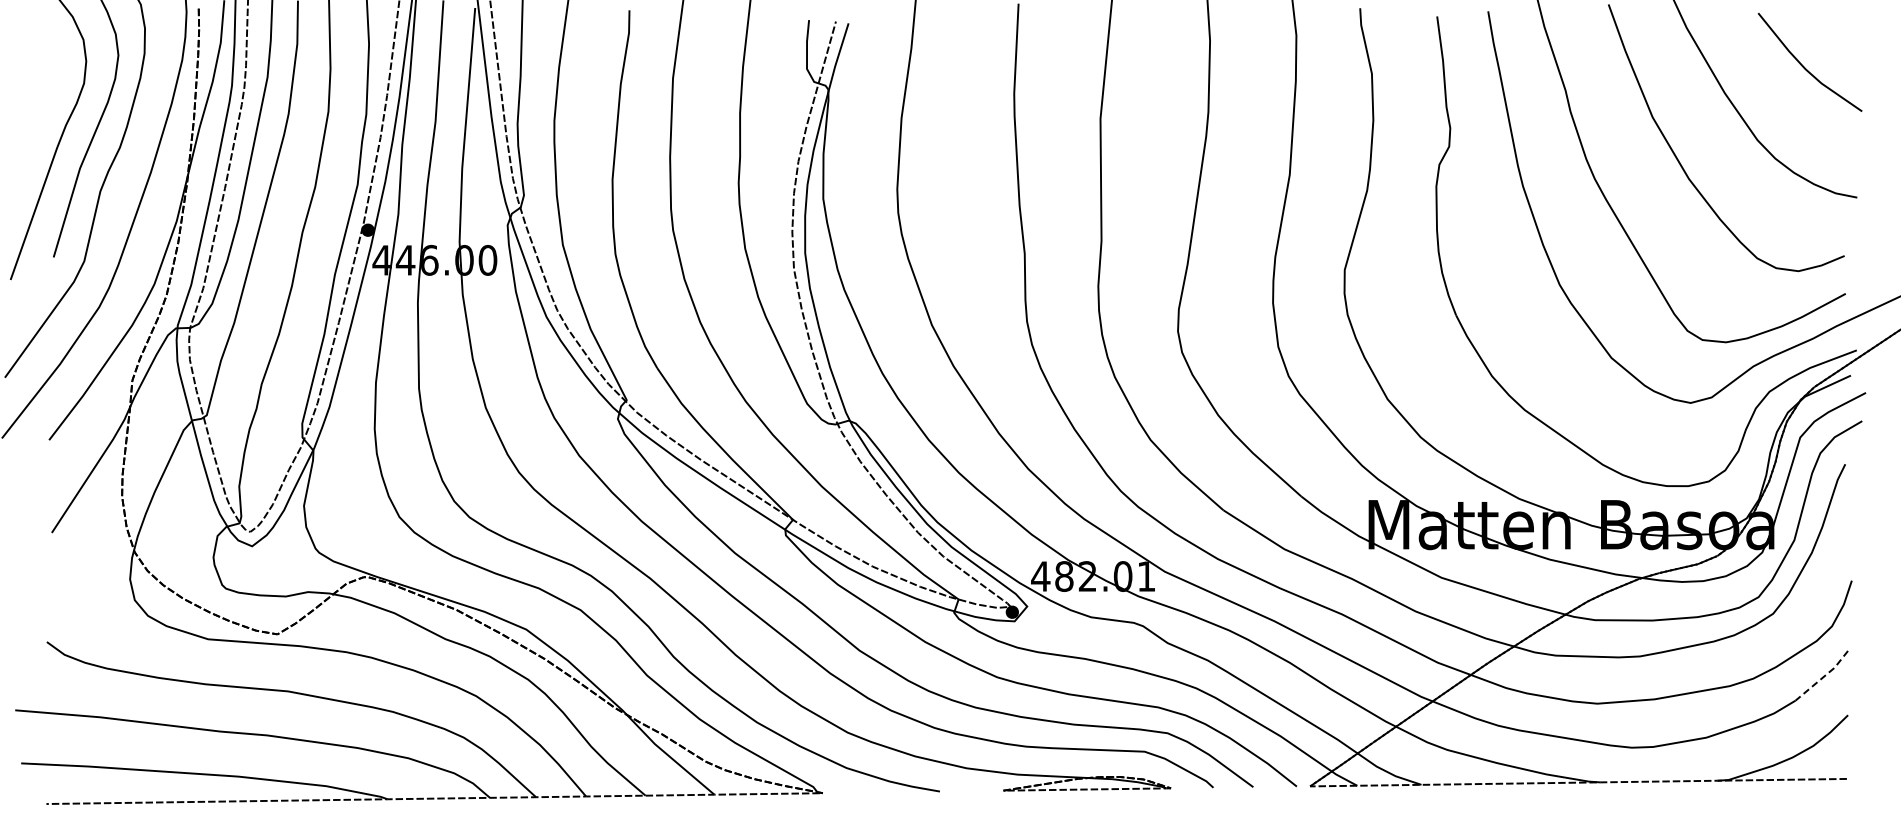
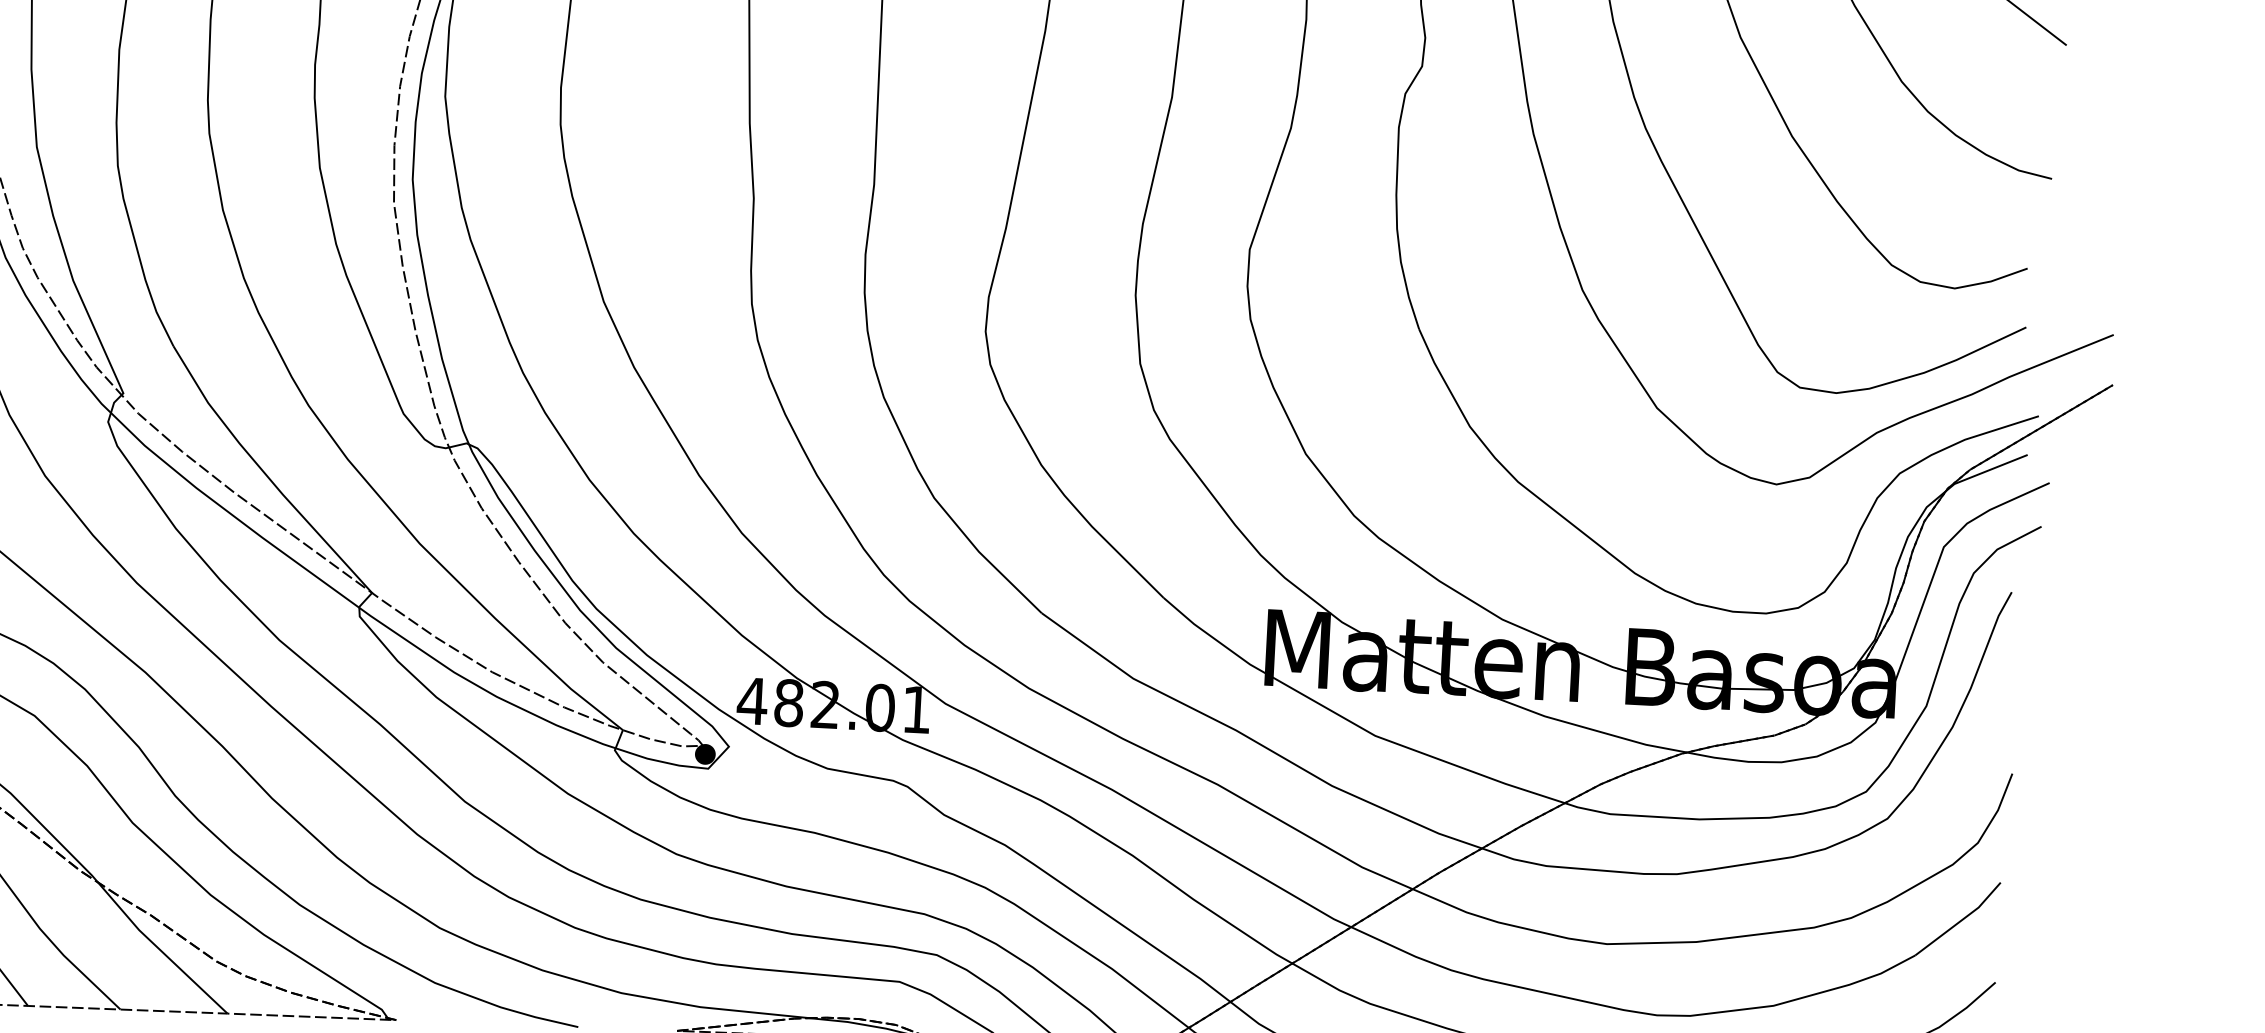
line: (1823, 677) -> (1960, 921), dashed -> solid

